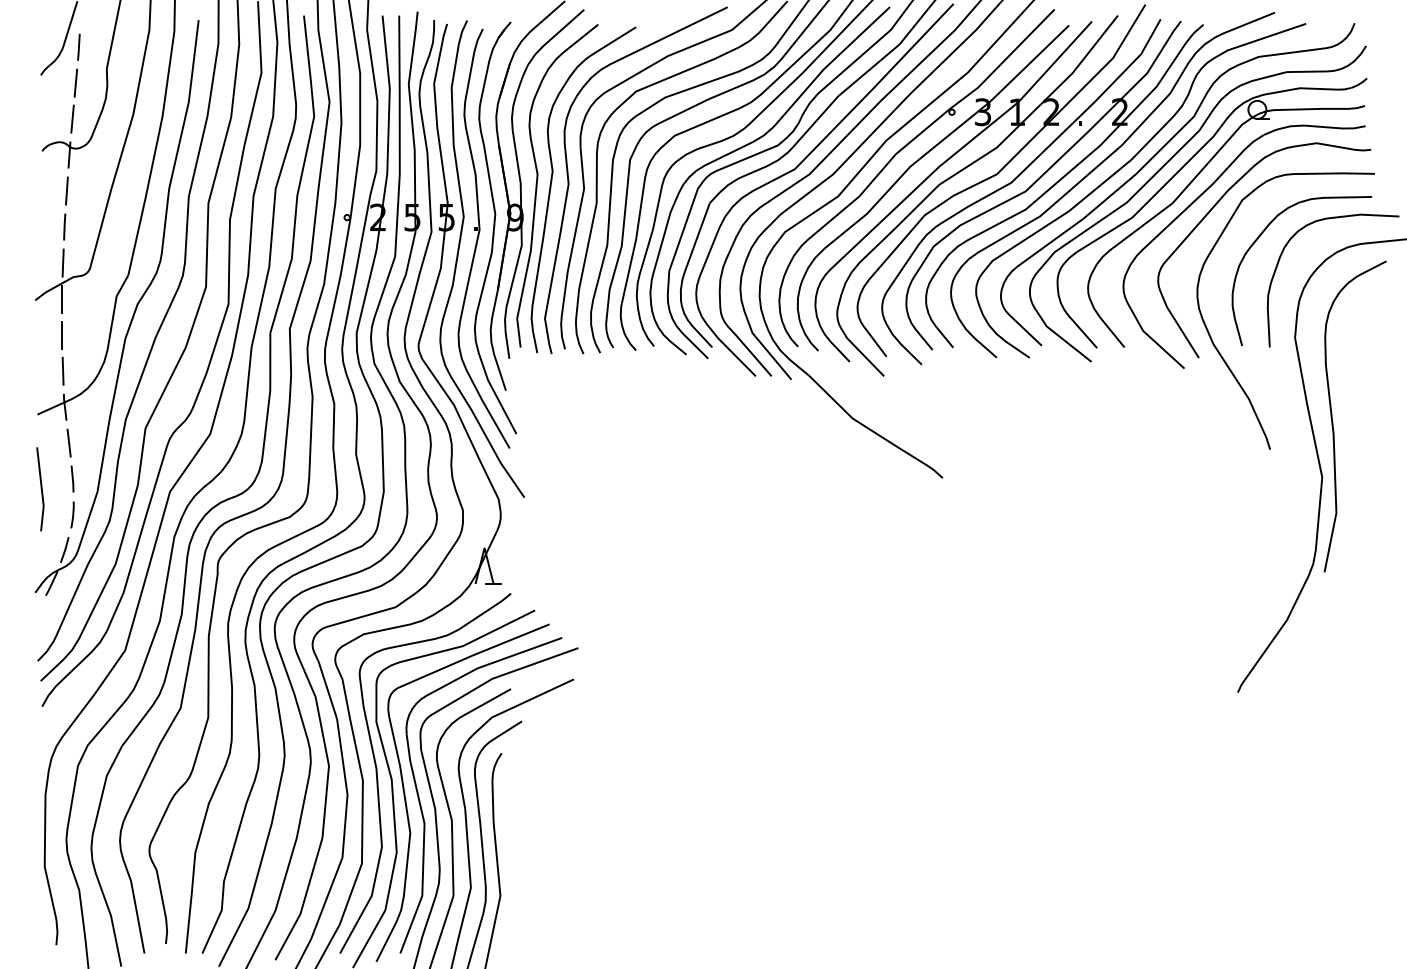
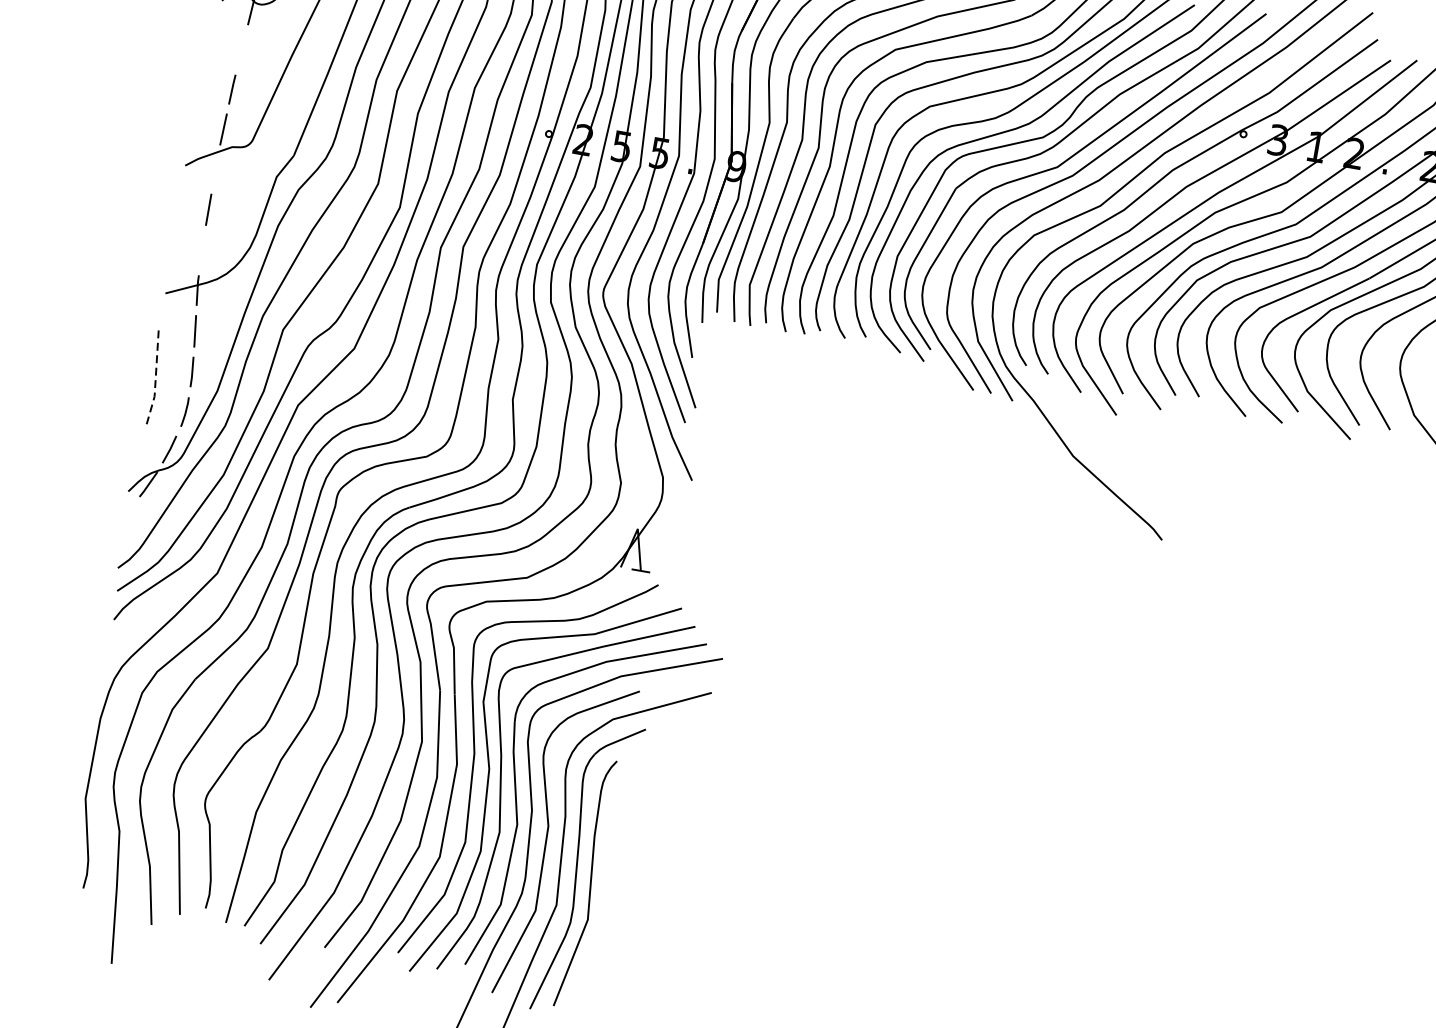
line: (66, 190) -> (241, 49), removed
line: (62, 298) -> (215, 168), removed
line: (62, 370) -> (201, 249), removed
line: (41, 489) -> (155, 377), solid -> dashed

